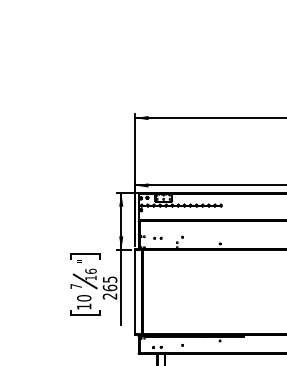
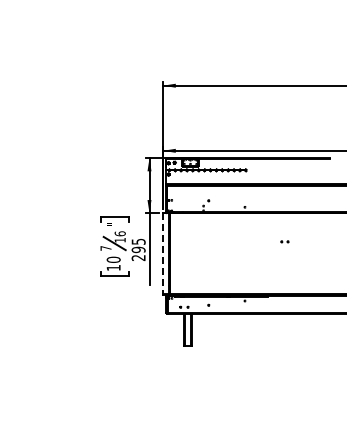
part: (157, 237) -> (284, 241), moved
text: (109, 287) -> (138, 249), 265 -> 295
line: (134, 291) -> (162, 253), solid -> dashed

